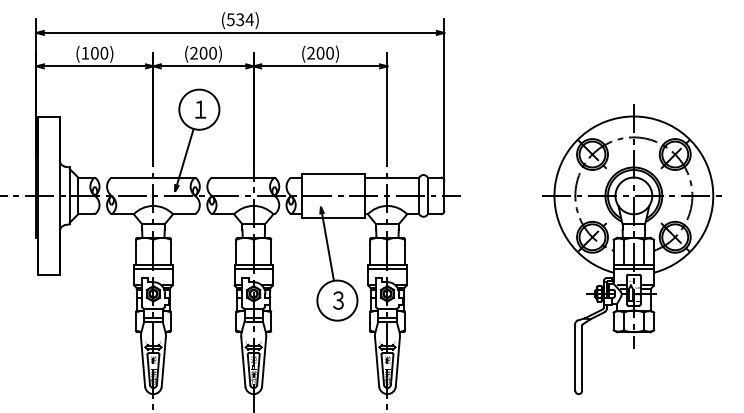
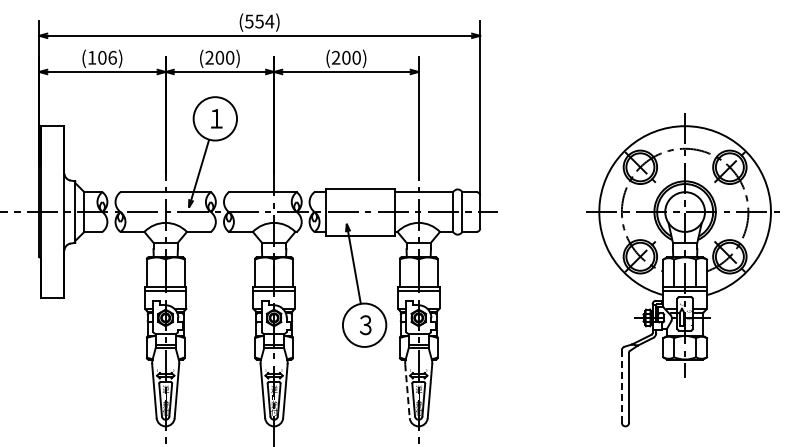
text: (240, 18) -> (259, 20), (534) -> (554)
text: (104, 52) -> (112, 57), (100) -> (106)
line: (575, 358) -> (621, 387), solid -> dashed
line: (377, 361) -> (407, 391), solid -> dashed

